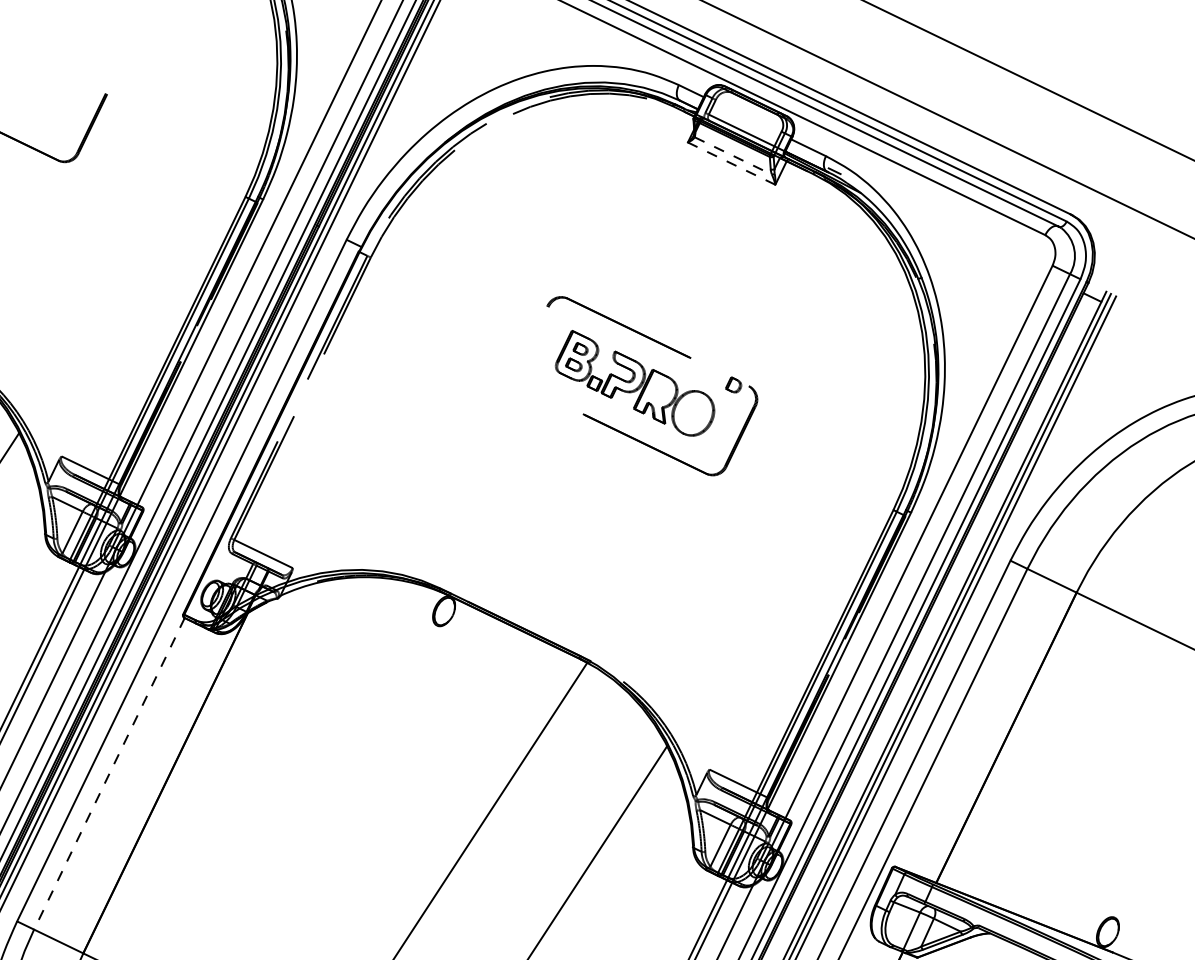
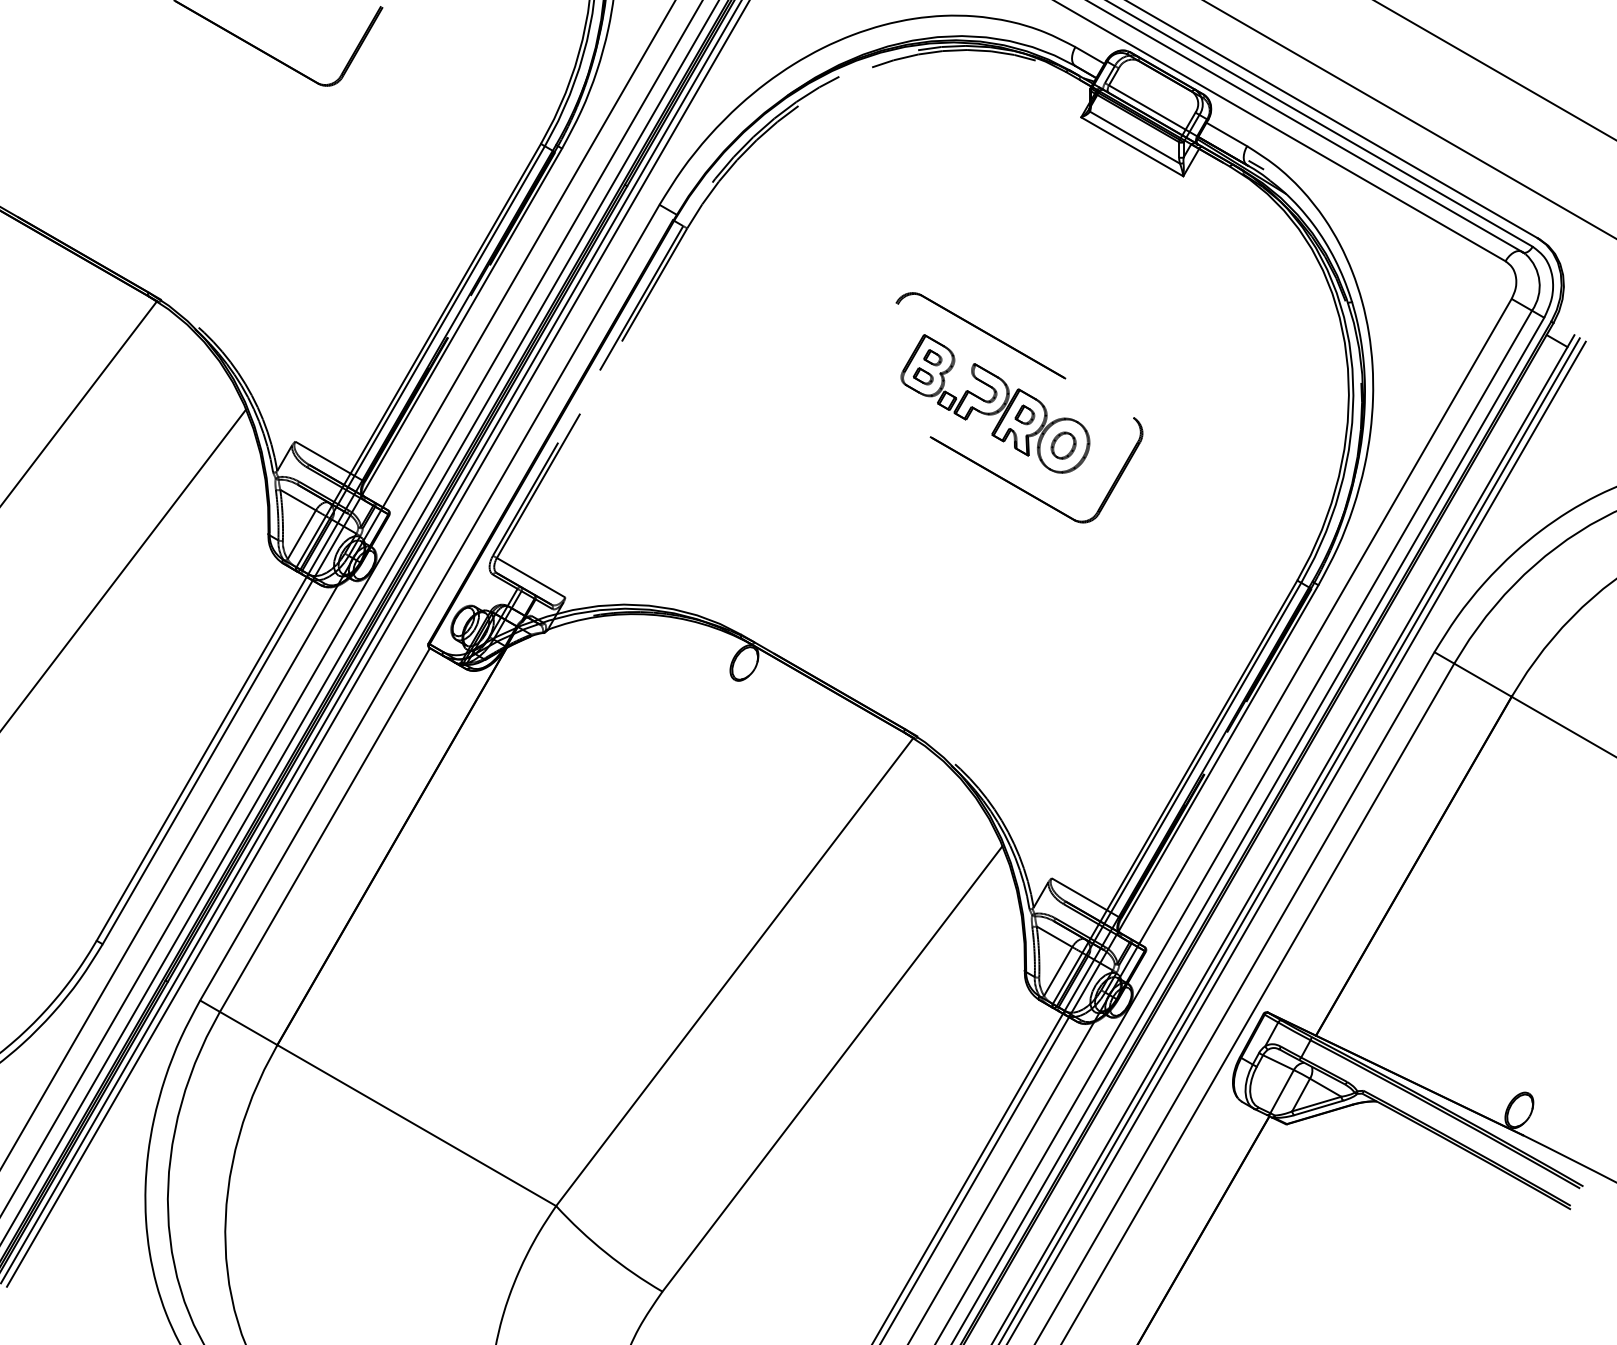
line: (733, 155) -> (1135, 137), dashed -> solid
line: (731, 163) -> (1132, 146), dashed -> solid
part: (733, 384) -> (1024, 414), moved
part: (693, 413) -> (1063, 445), added
line: (109, 774) -> (324, 830), dashed -> solid

